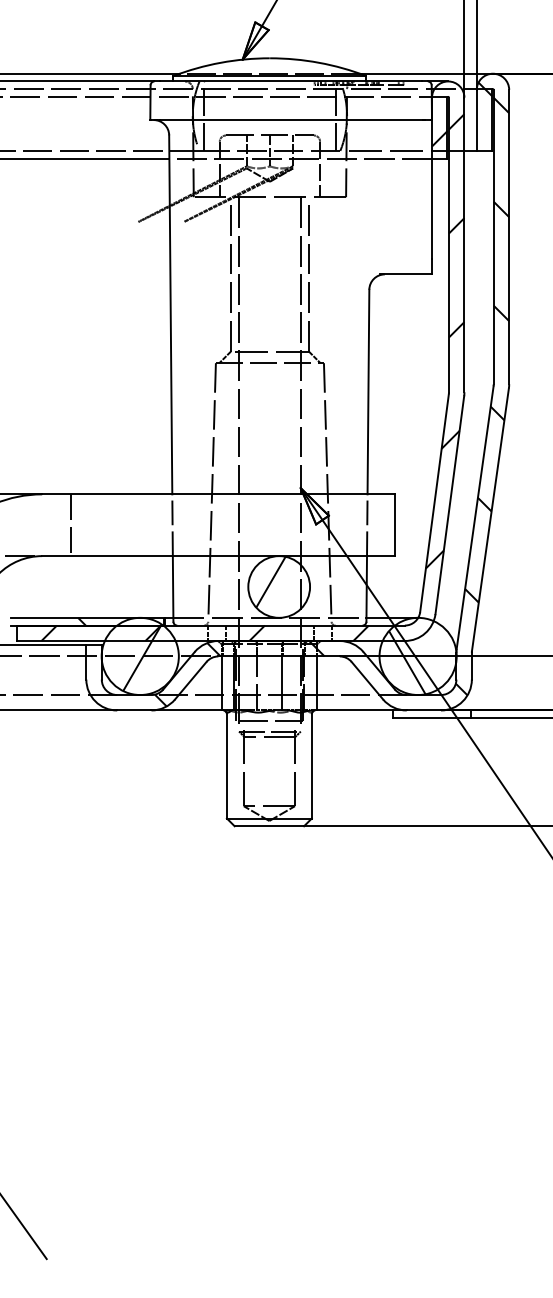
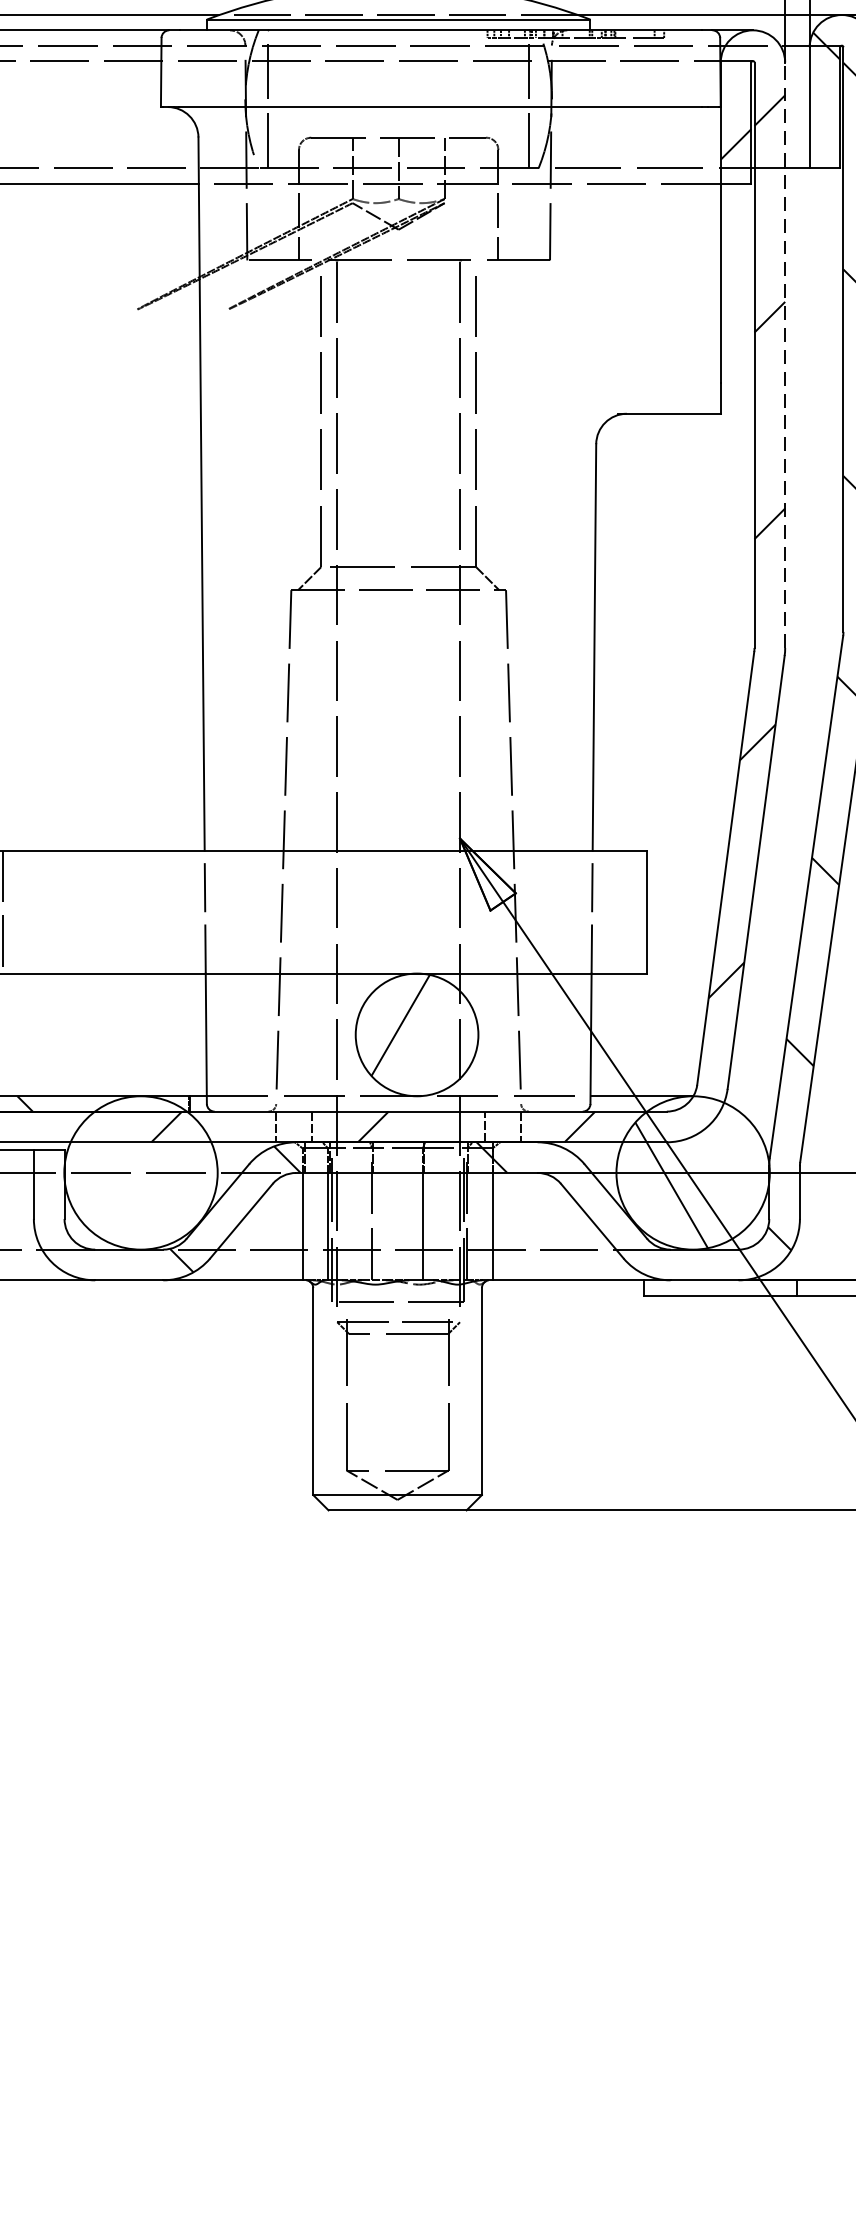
line: (464, 244) -> (785, 354), solid -> dashed
hatch: (142, 657) -> (145, 1175), removed

